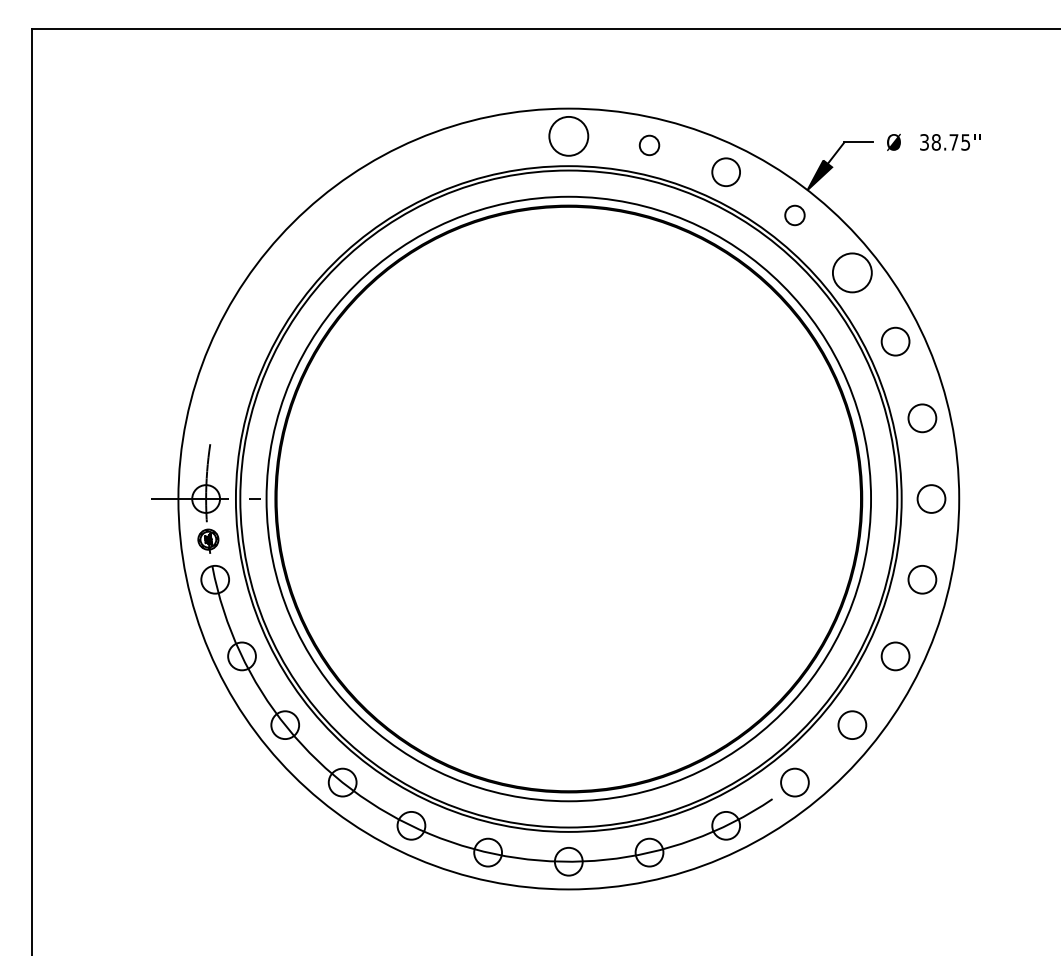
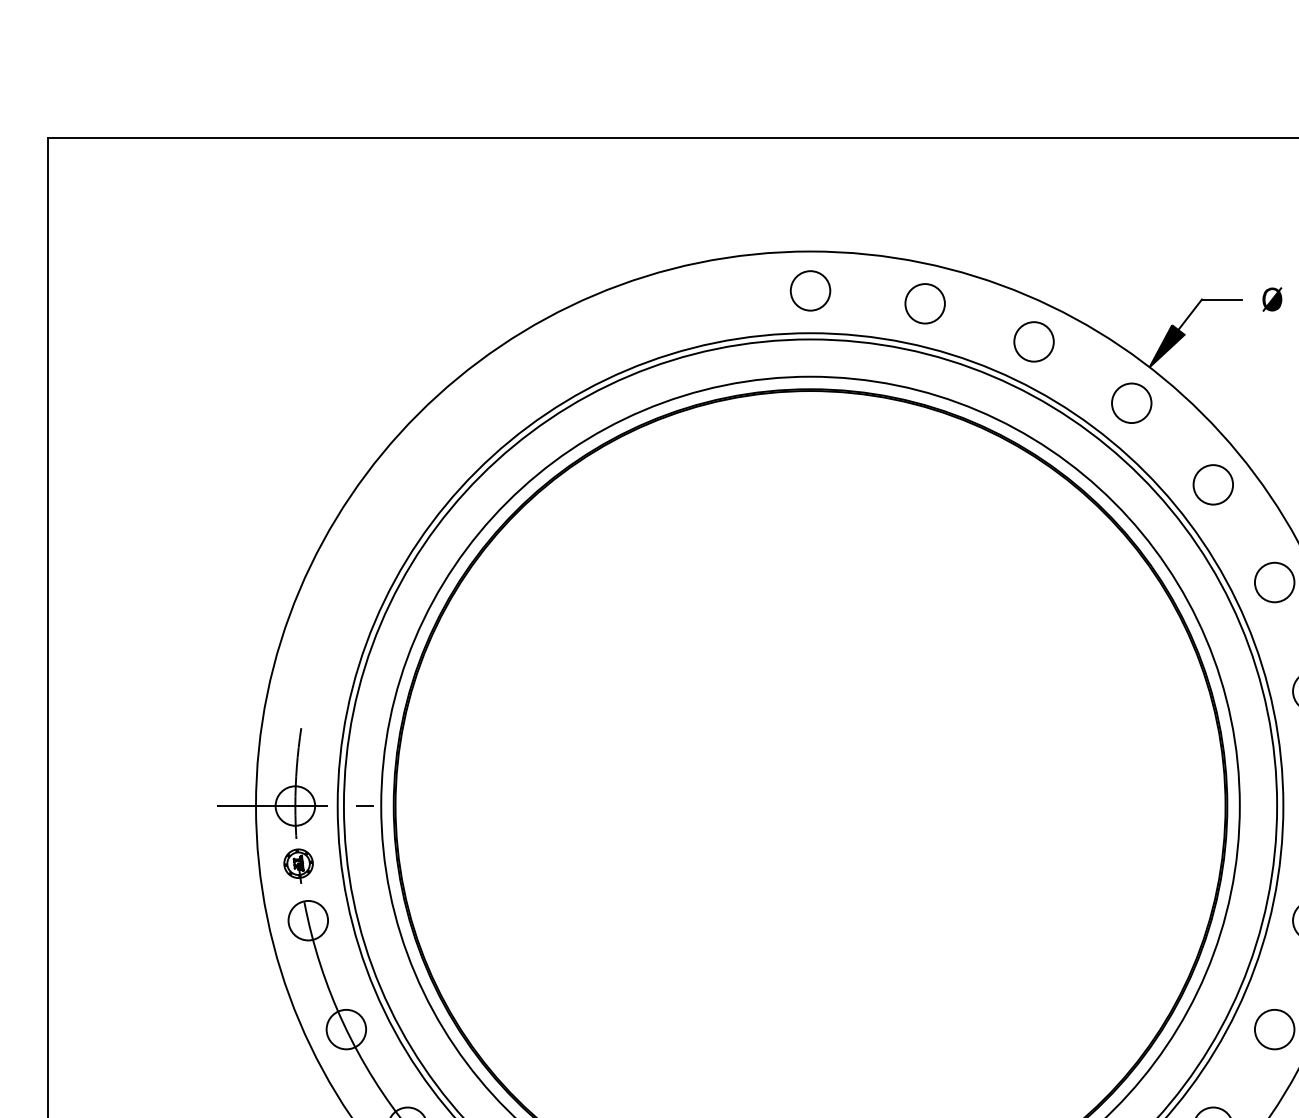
circle: (568, 136) -> (810, 291), size x0.71
circle: (649, 145) -> (925, 303), size x1.43
circle: (794, 215) -> (1131, 403), size x1.43
circle: (852, 272) -> (1213, 484), size x0.71

